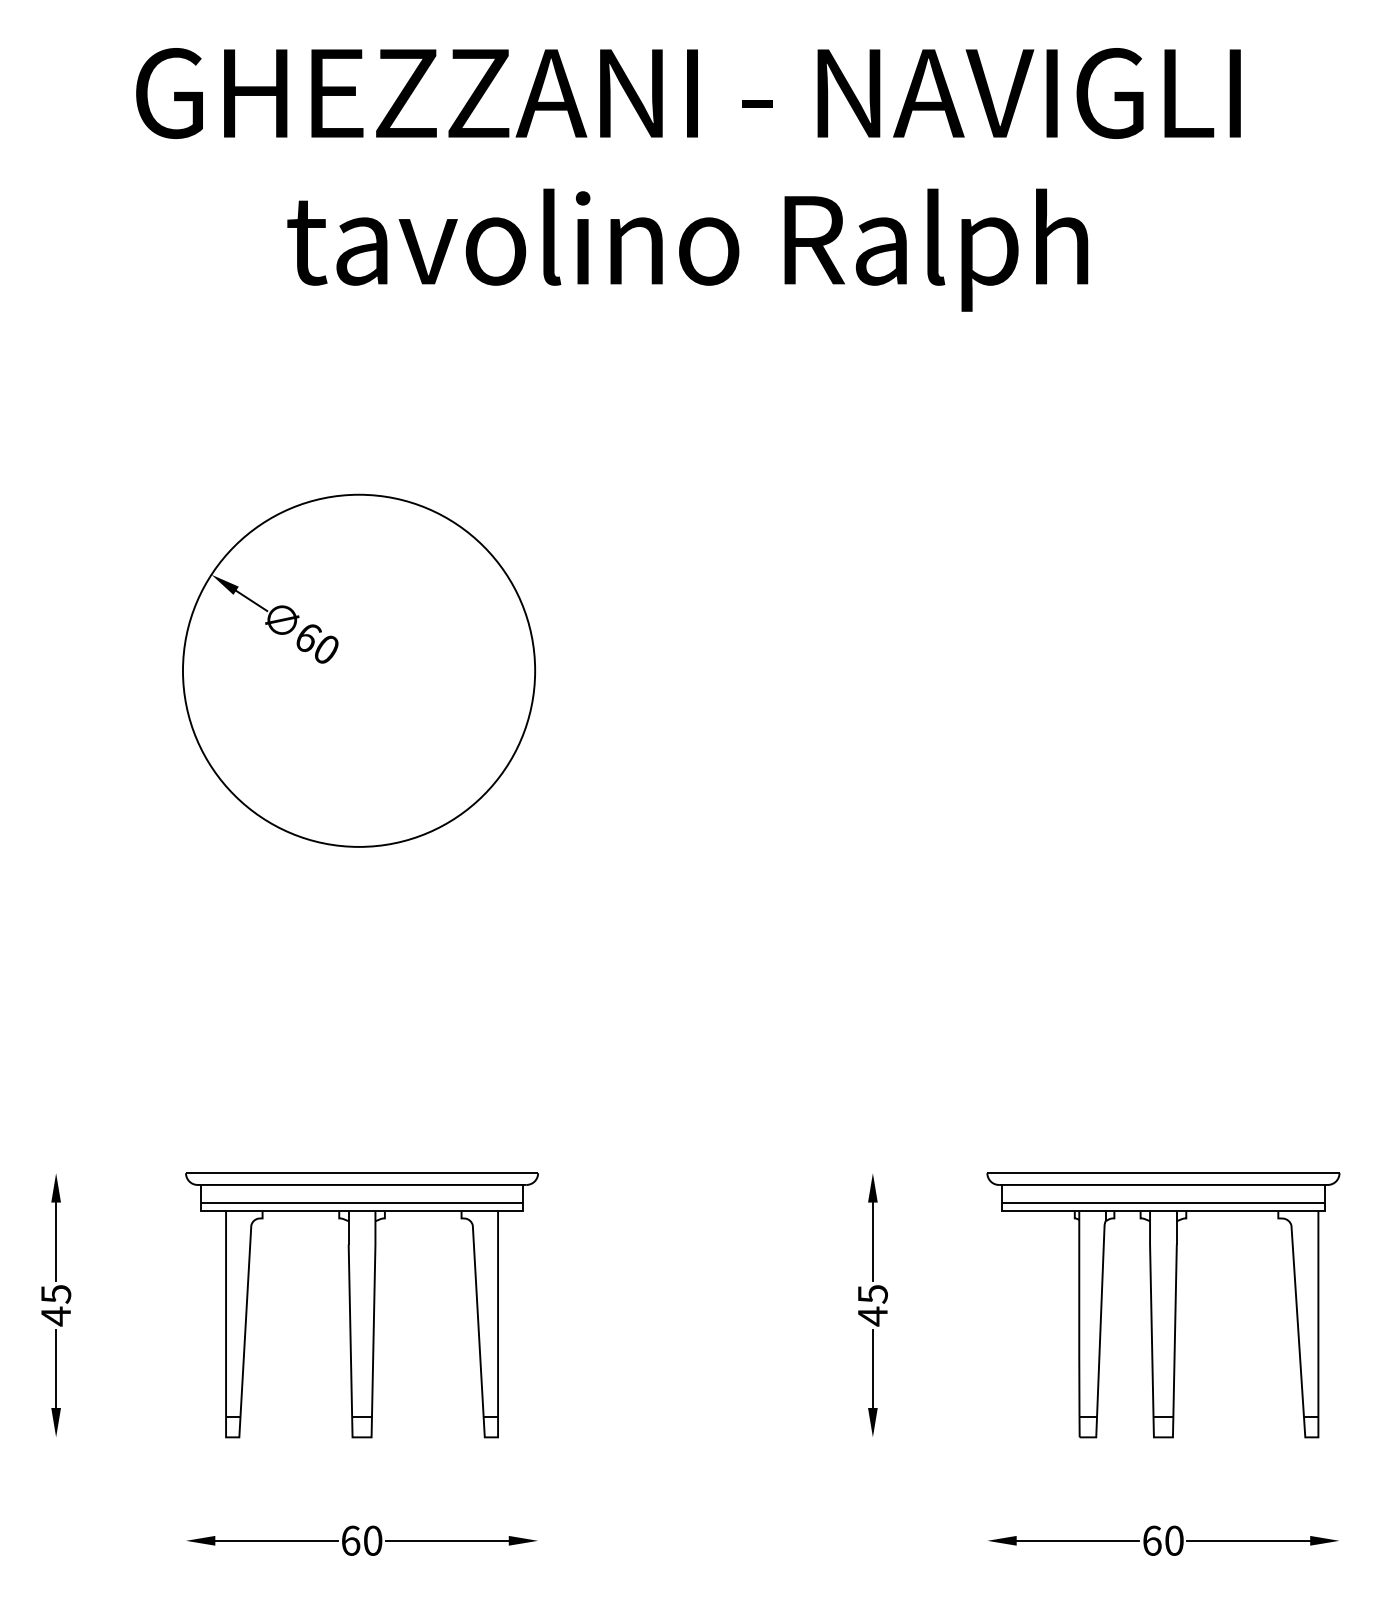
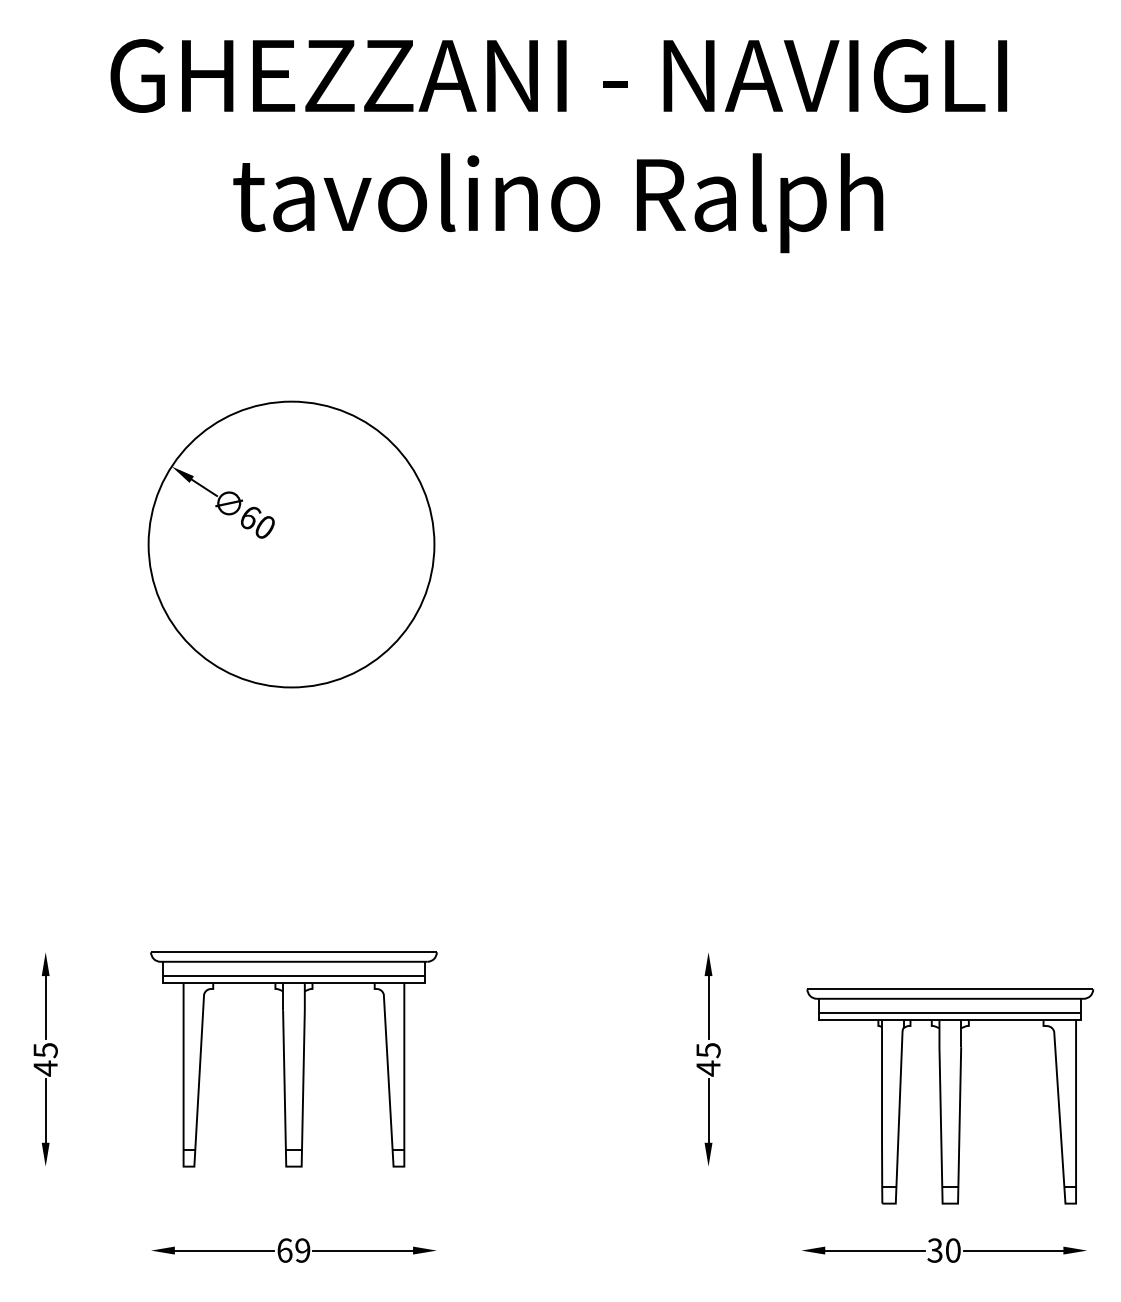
part: (1162, 1305) -> (949, 1096), moved
text: (372, 1540) -> (302, 1250), 60 -> 69
text: (1151, 1540) -> (934, 1250), 60 -> 30

